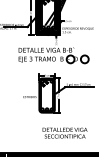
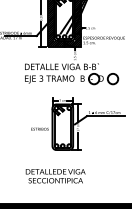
text: (64, 133) -> (55, 176), moved

